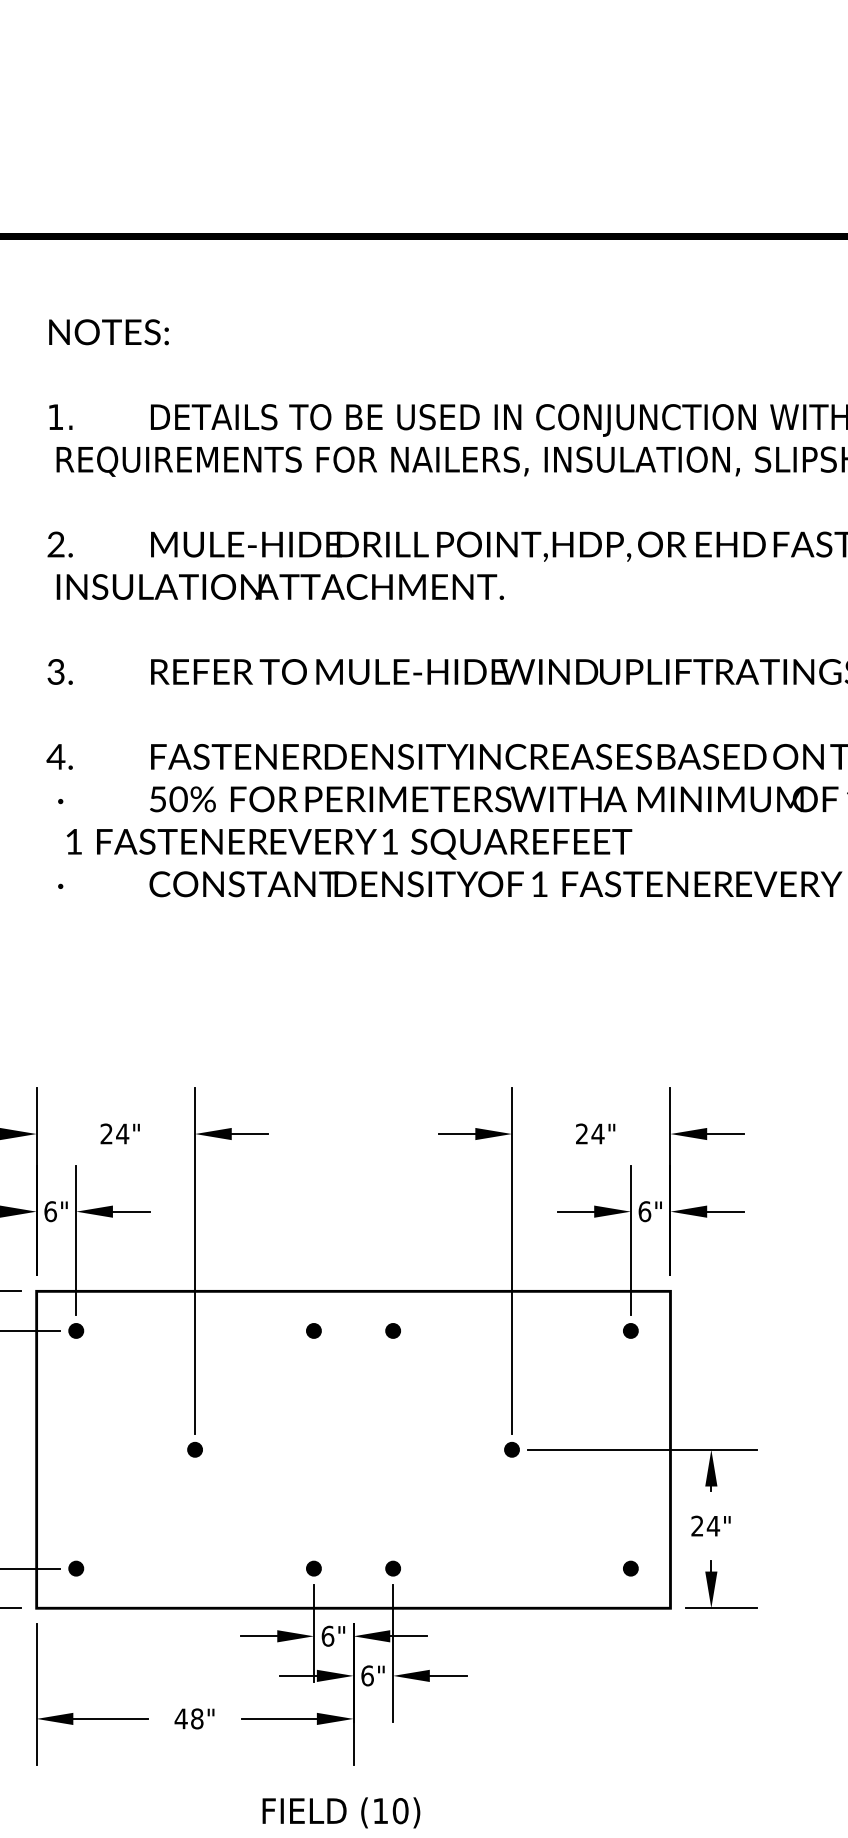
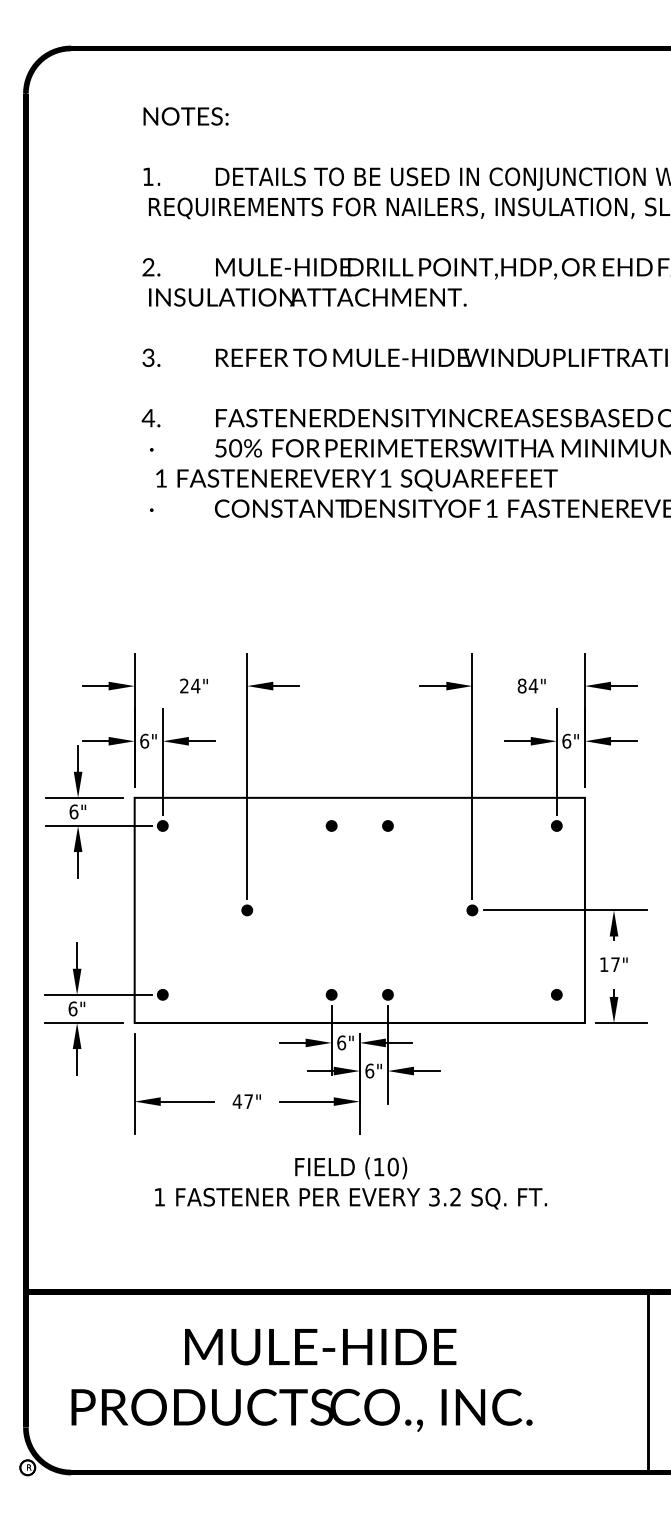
text: (581, 1133) -> (521, 685), 24" -> 84"
text: (704, 1525) -> (609, 964), 24" -> 17"
text: (196, 1718) -> (248, 1101), 48" -> 47"

